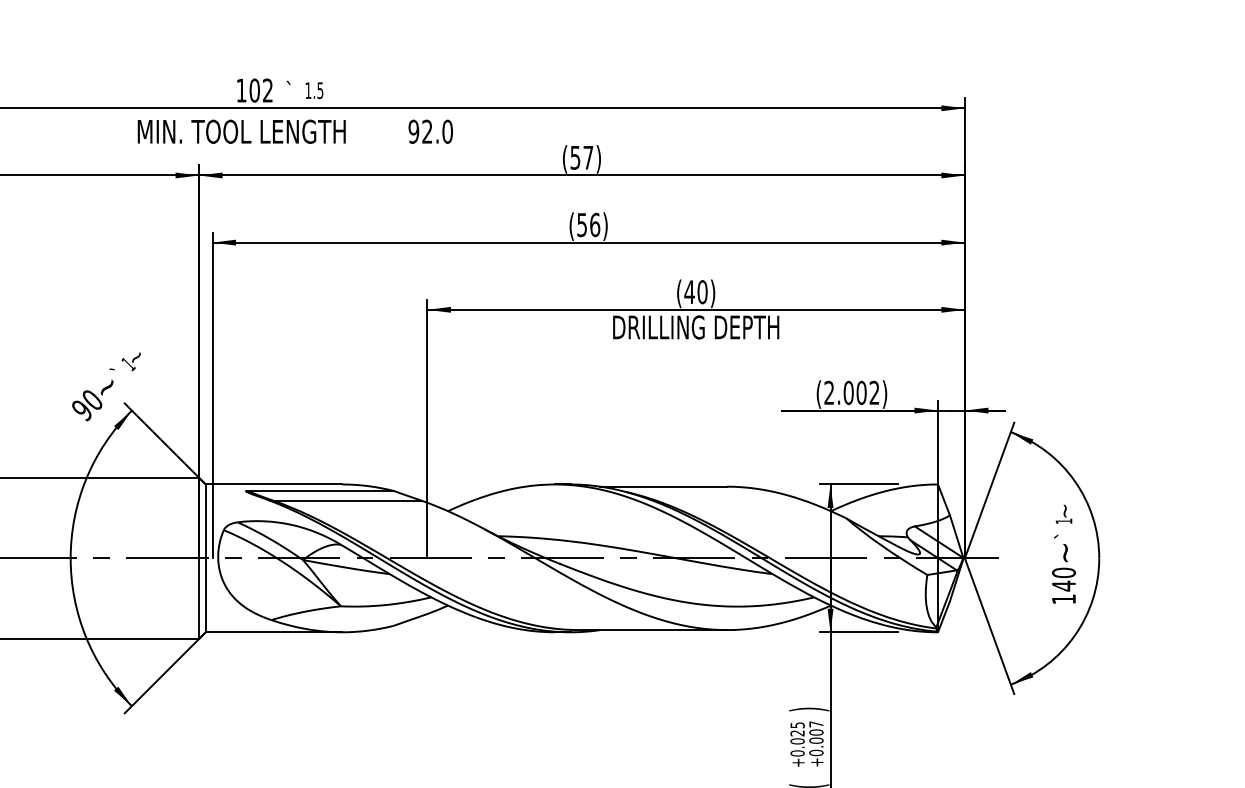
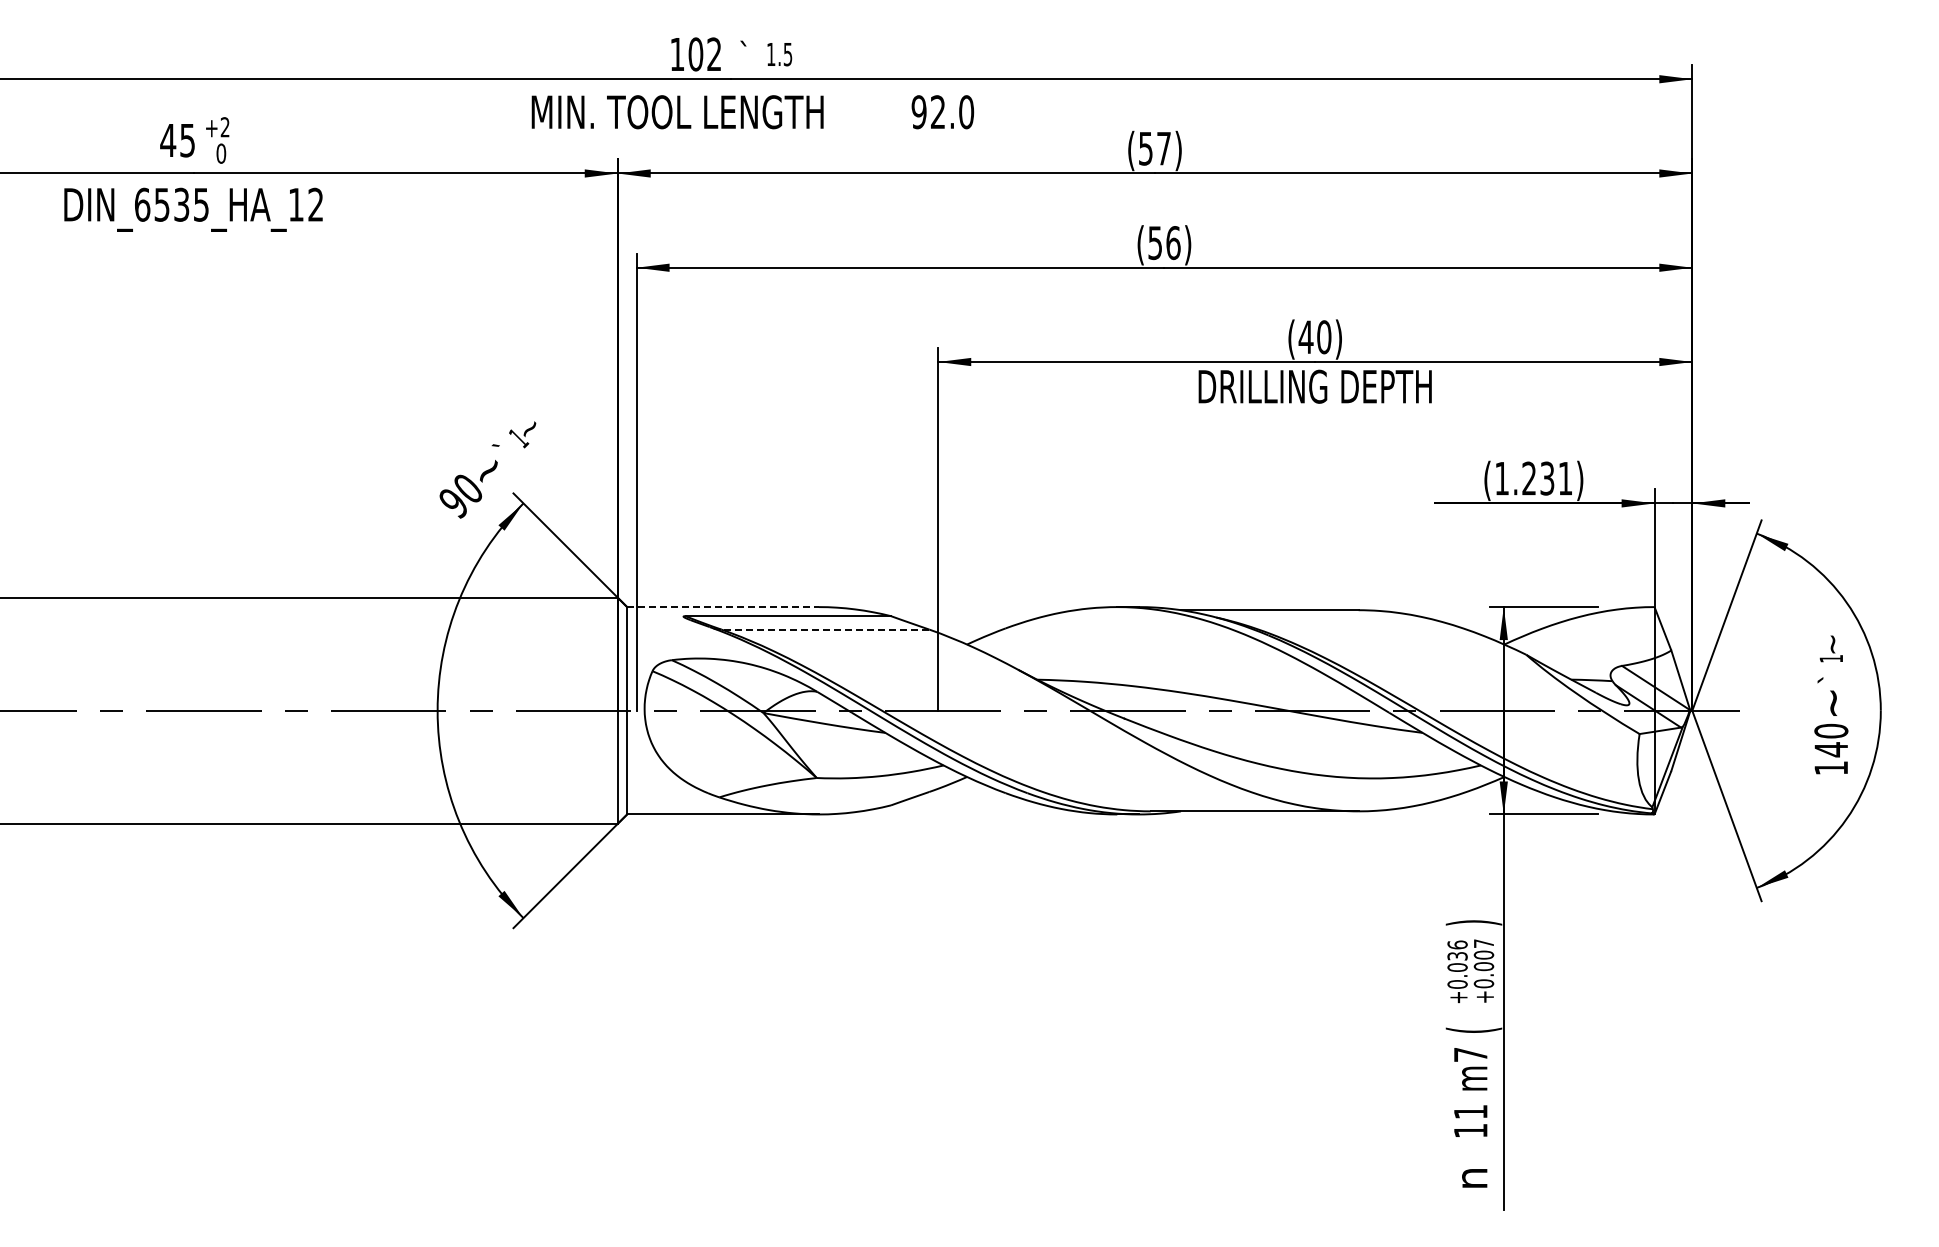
text: (851, 392) -> (1533, 478), (2.002) -> (1.231)
line: (274, 484) -> (723, 607), solid -> dashed
line: (347, 500) -> (825, 629), solid -> dashed
text: (797, 729) -> (1457, 950), +0.025 -> +0.036

